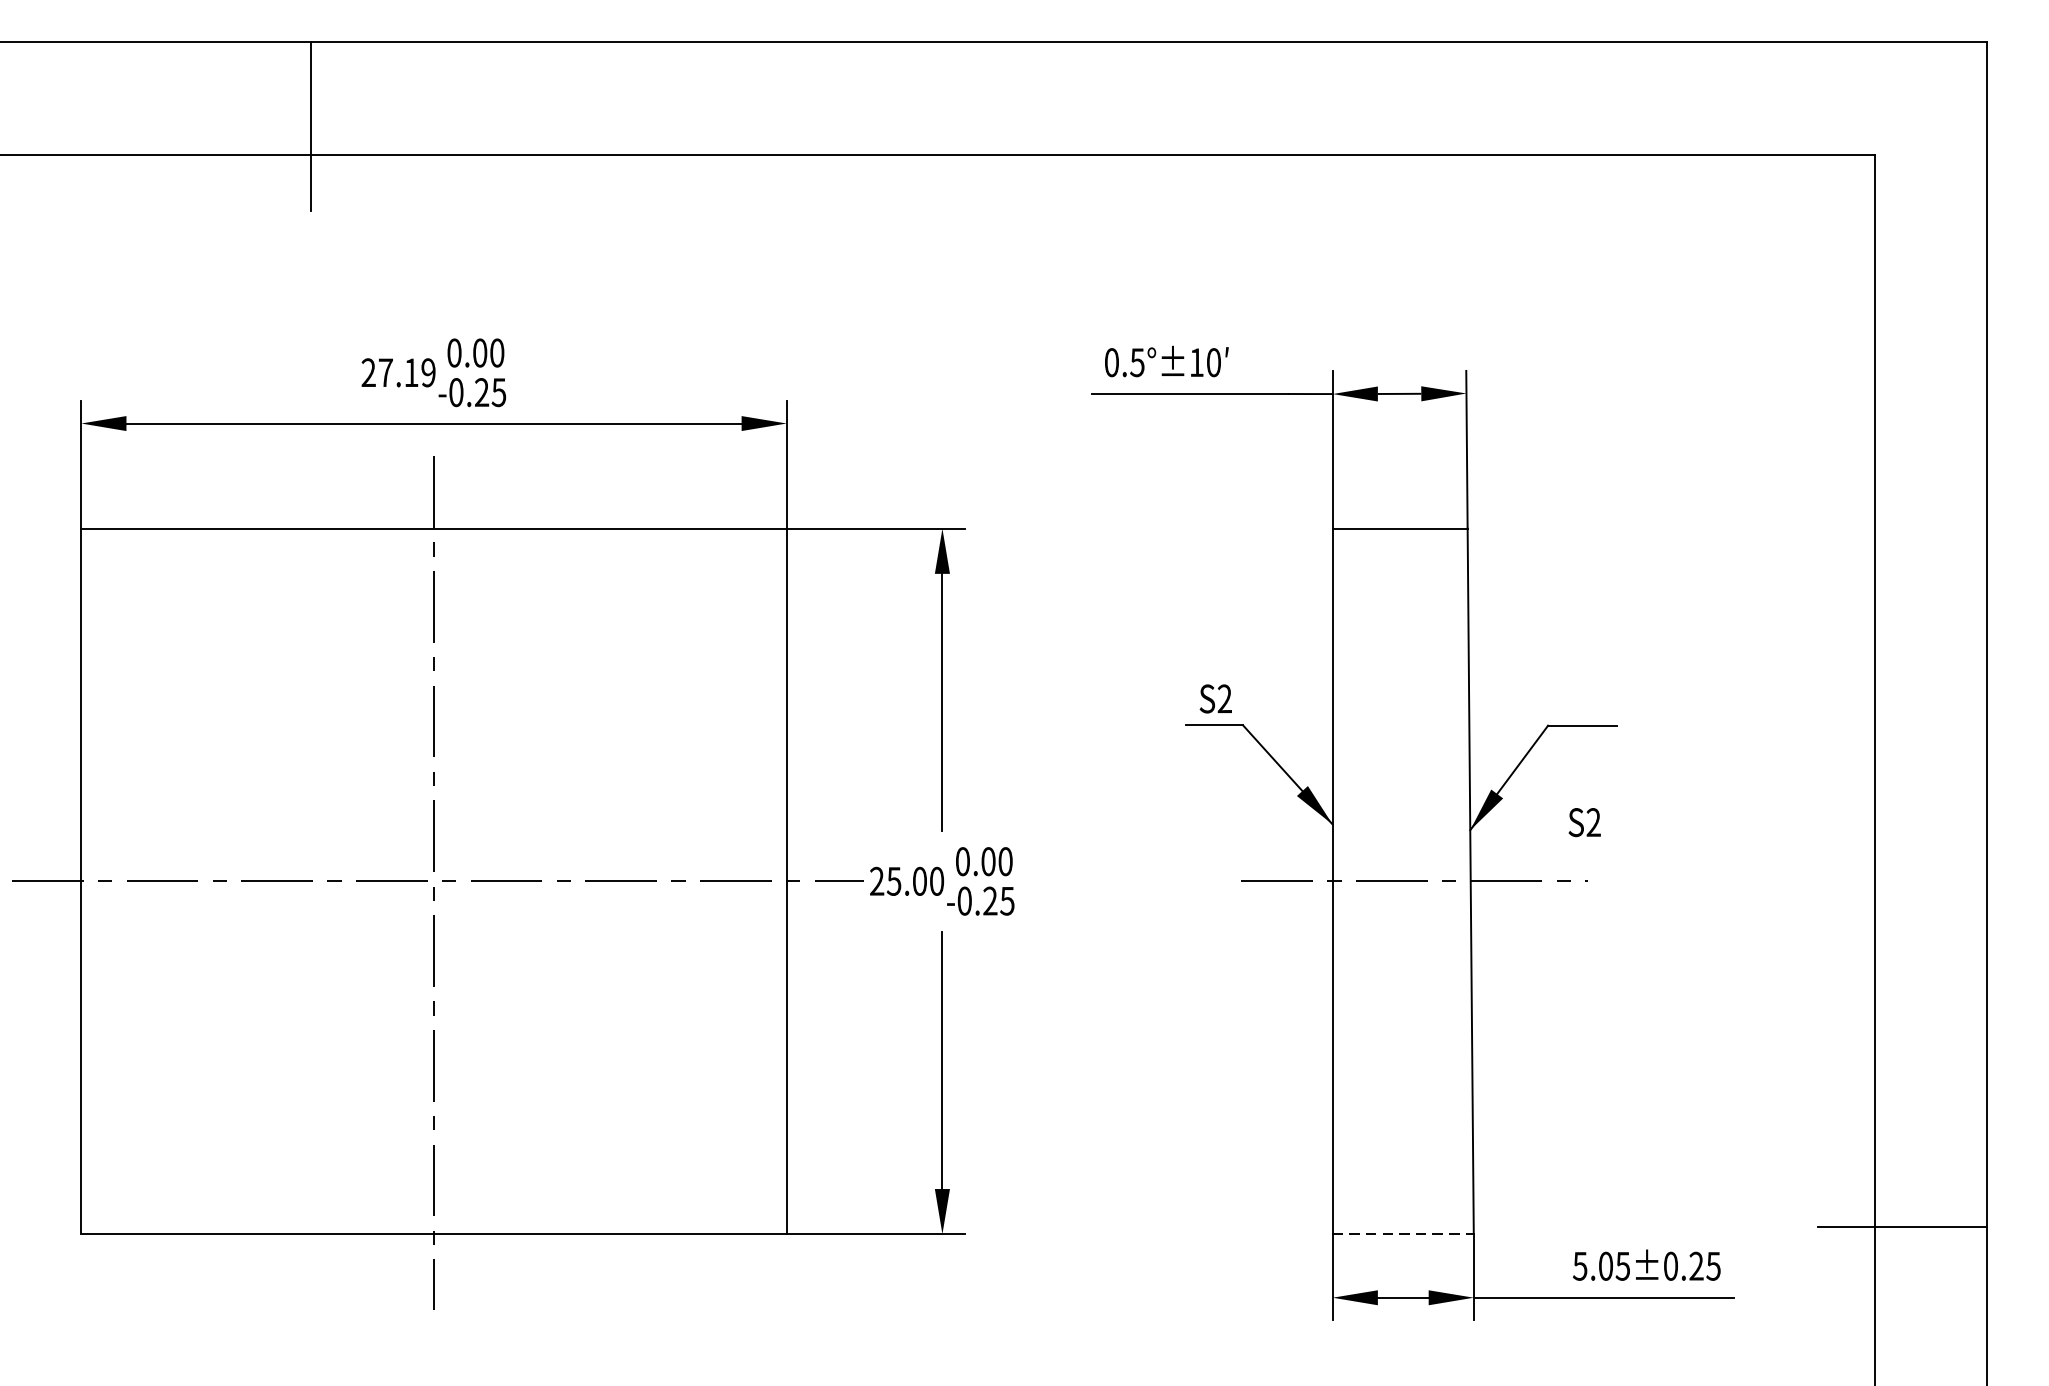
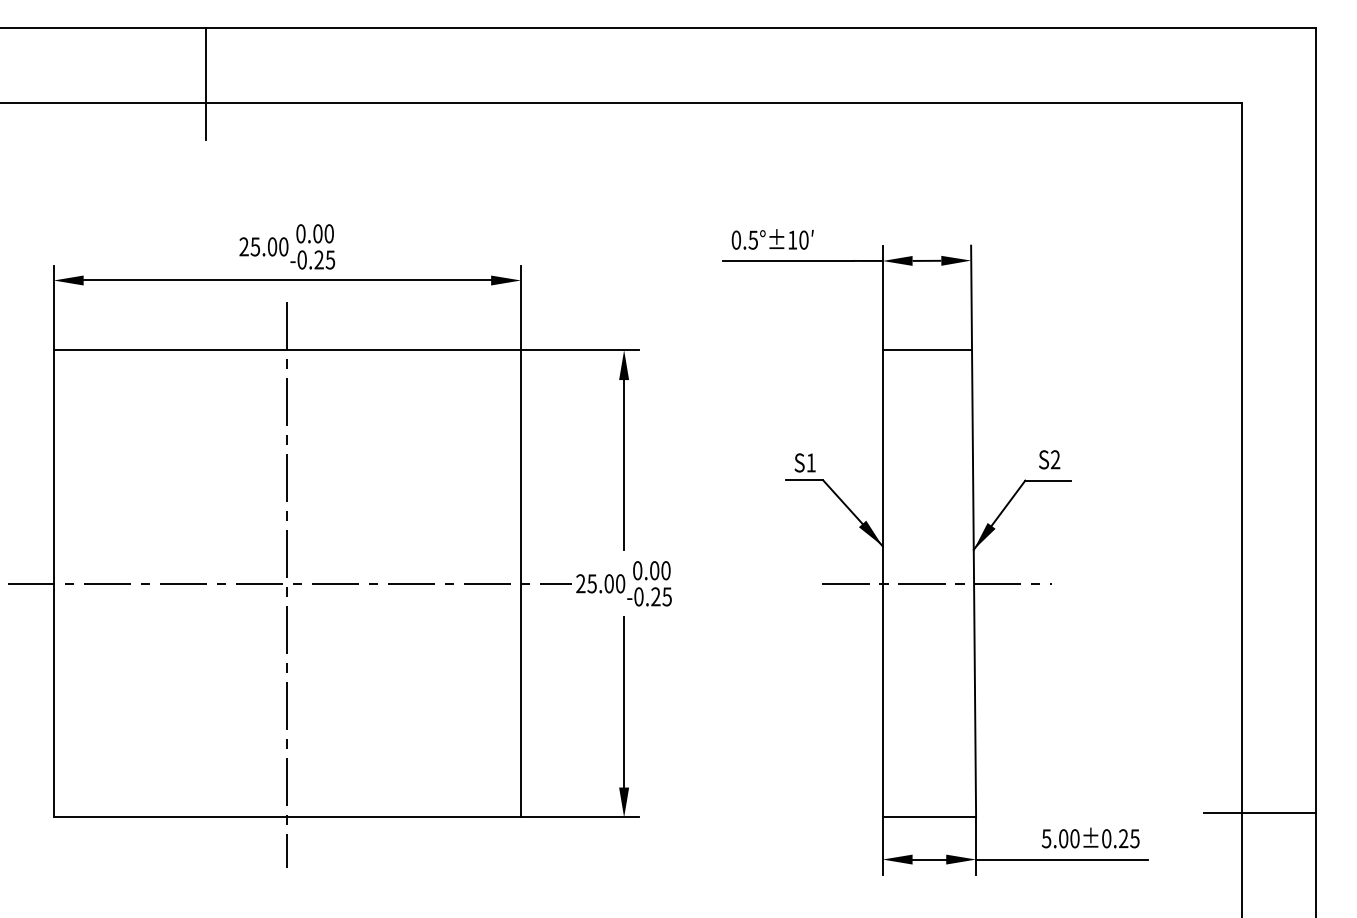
text: (407, 372) -> (269, 246), 27.19 -> 25.00
text: (1223, 698) -> (810, 462), S2 -> S1
text: (1584, 822) -> (1049, 459), moved
line: (1403, 1234) -> (929, 817), dashed -> solid
text: (1622, 1265) -> (1074, 838), 5.05±0.25 -> 5.00±0.25

